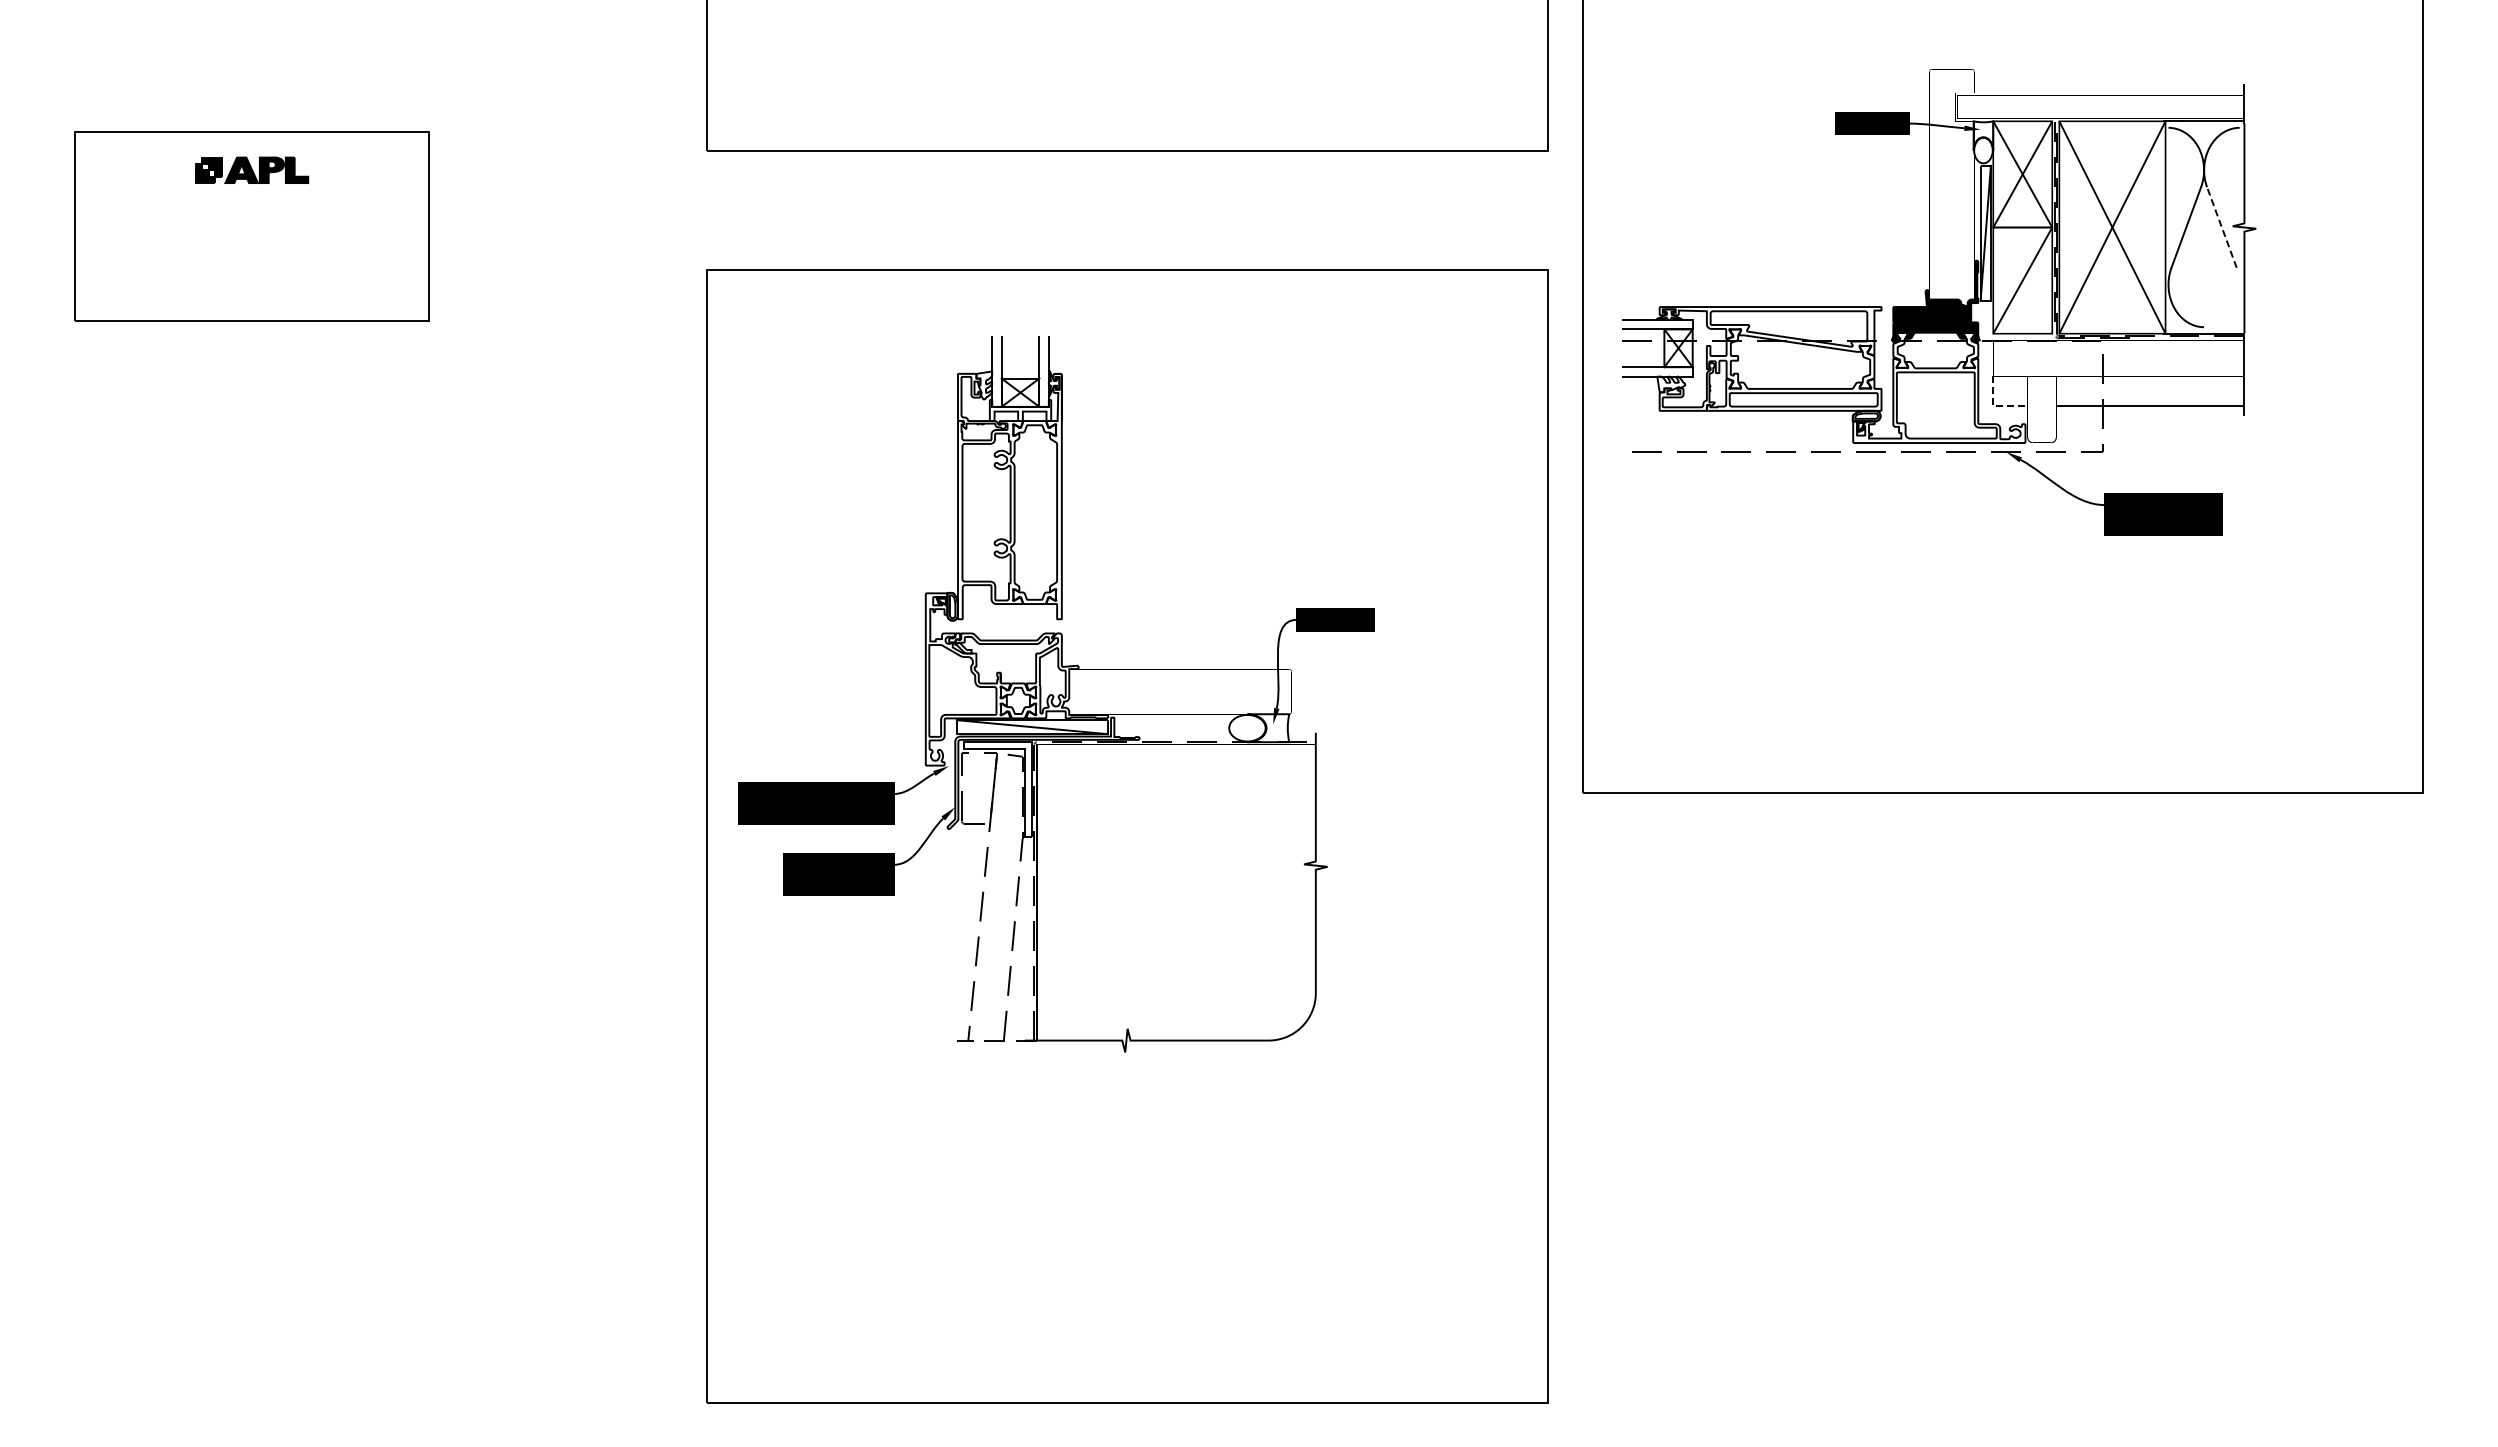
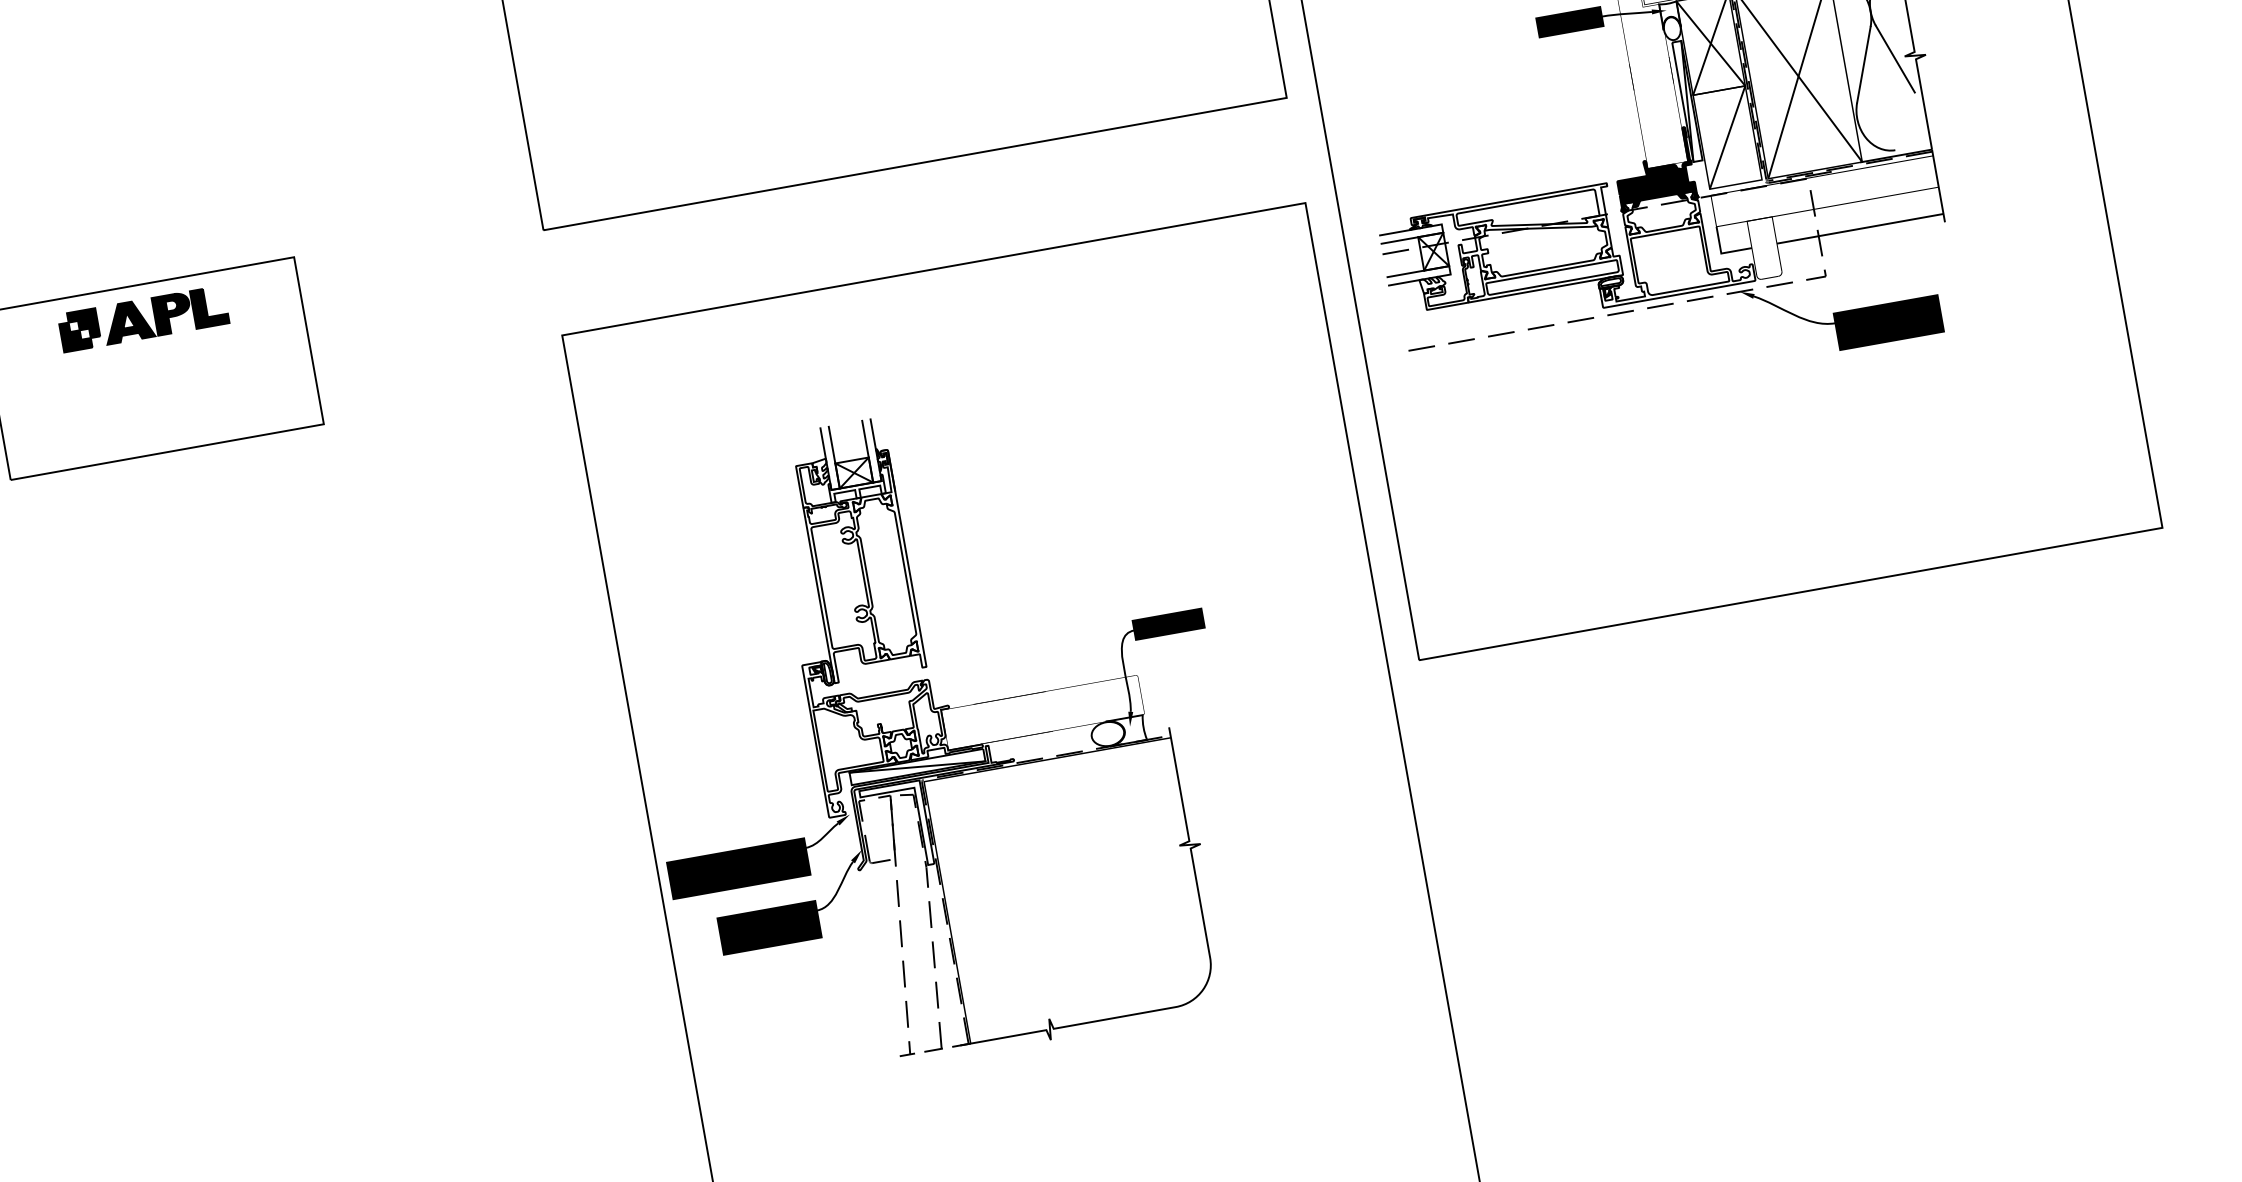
part: (252, 170) -> (144, 319), size x1.67
line: (2221, 227) -> (1895, 59), dashed -> solid
line: (1995, 406) -> (1723, 253), dashed -> solid
part: (1056, 694) -> (933, 734), moved

